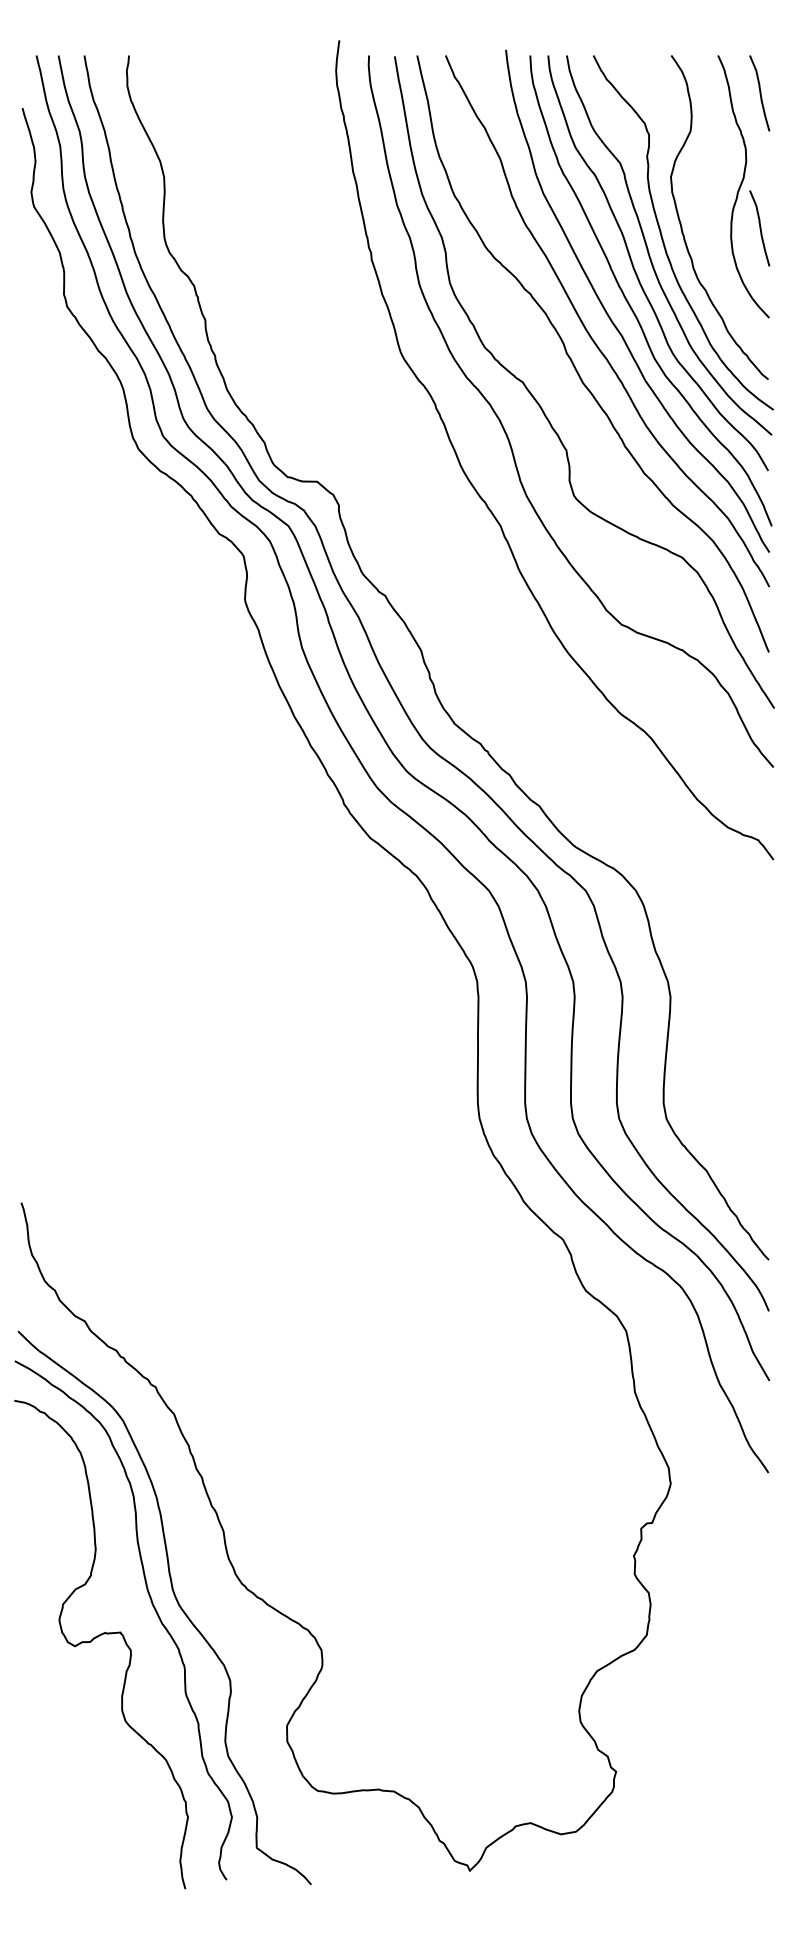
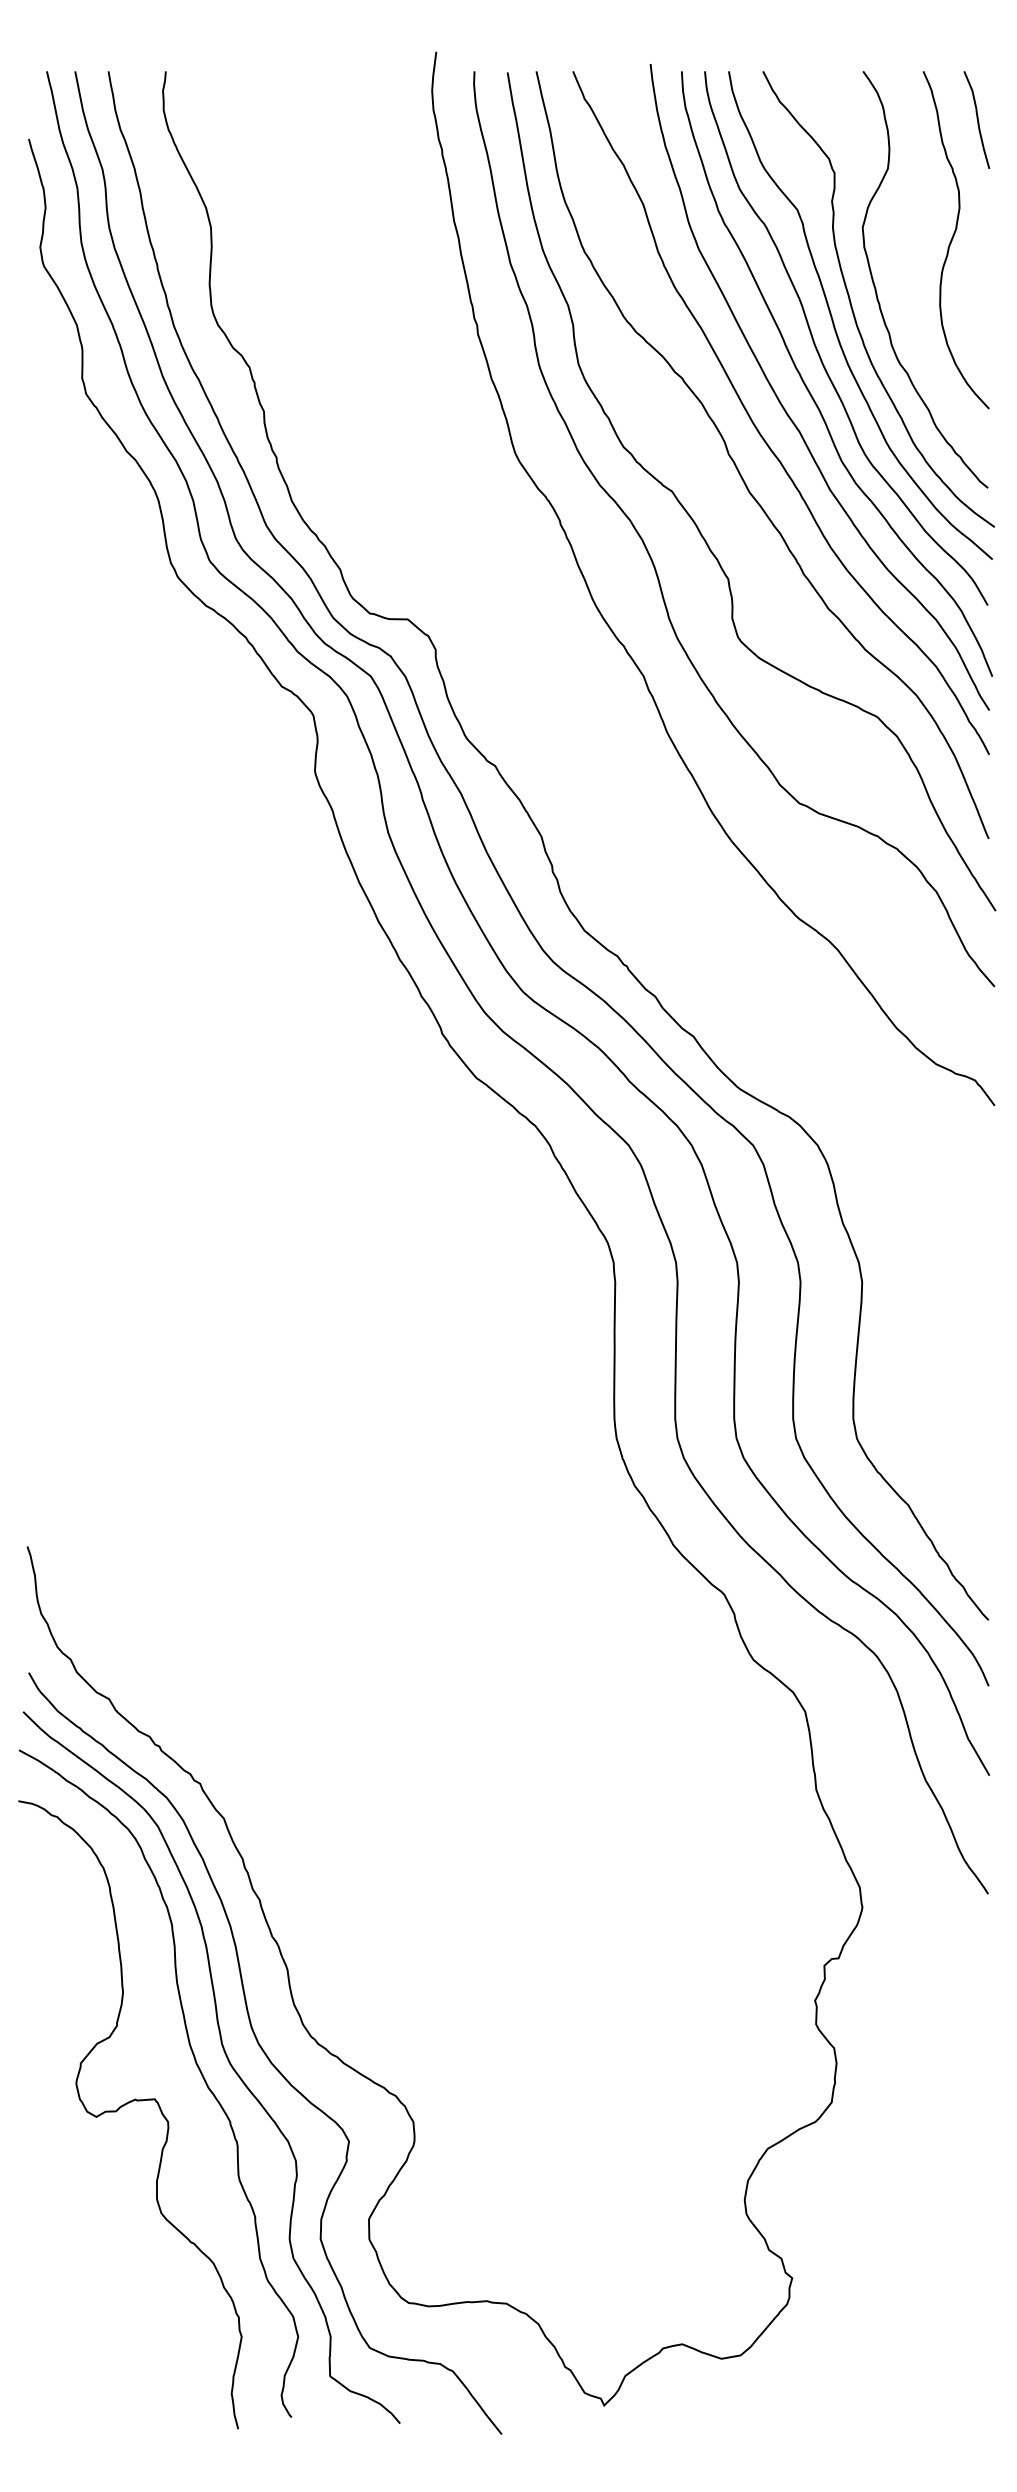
curve: (759, 228) -> (976, 293), removed
curve: (206, 1596) -> (265, 2052), added

